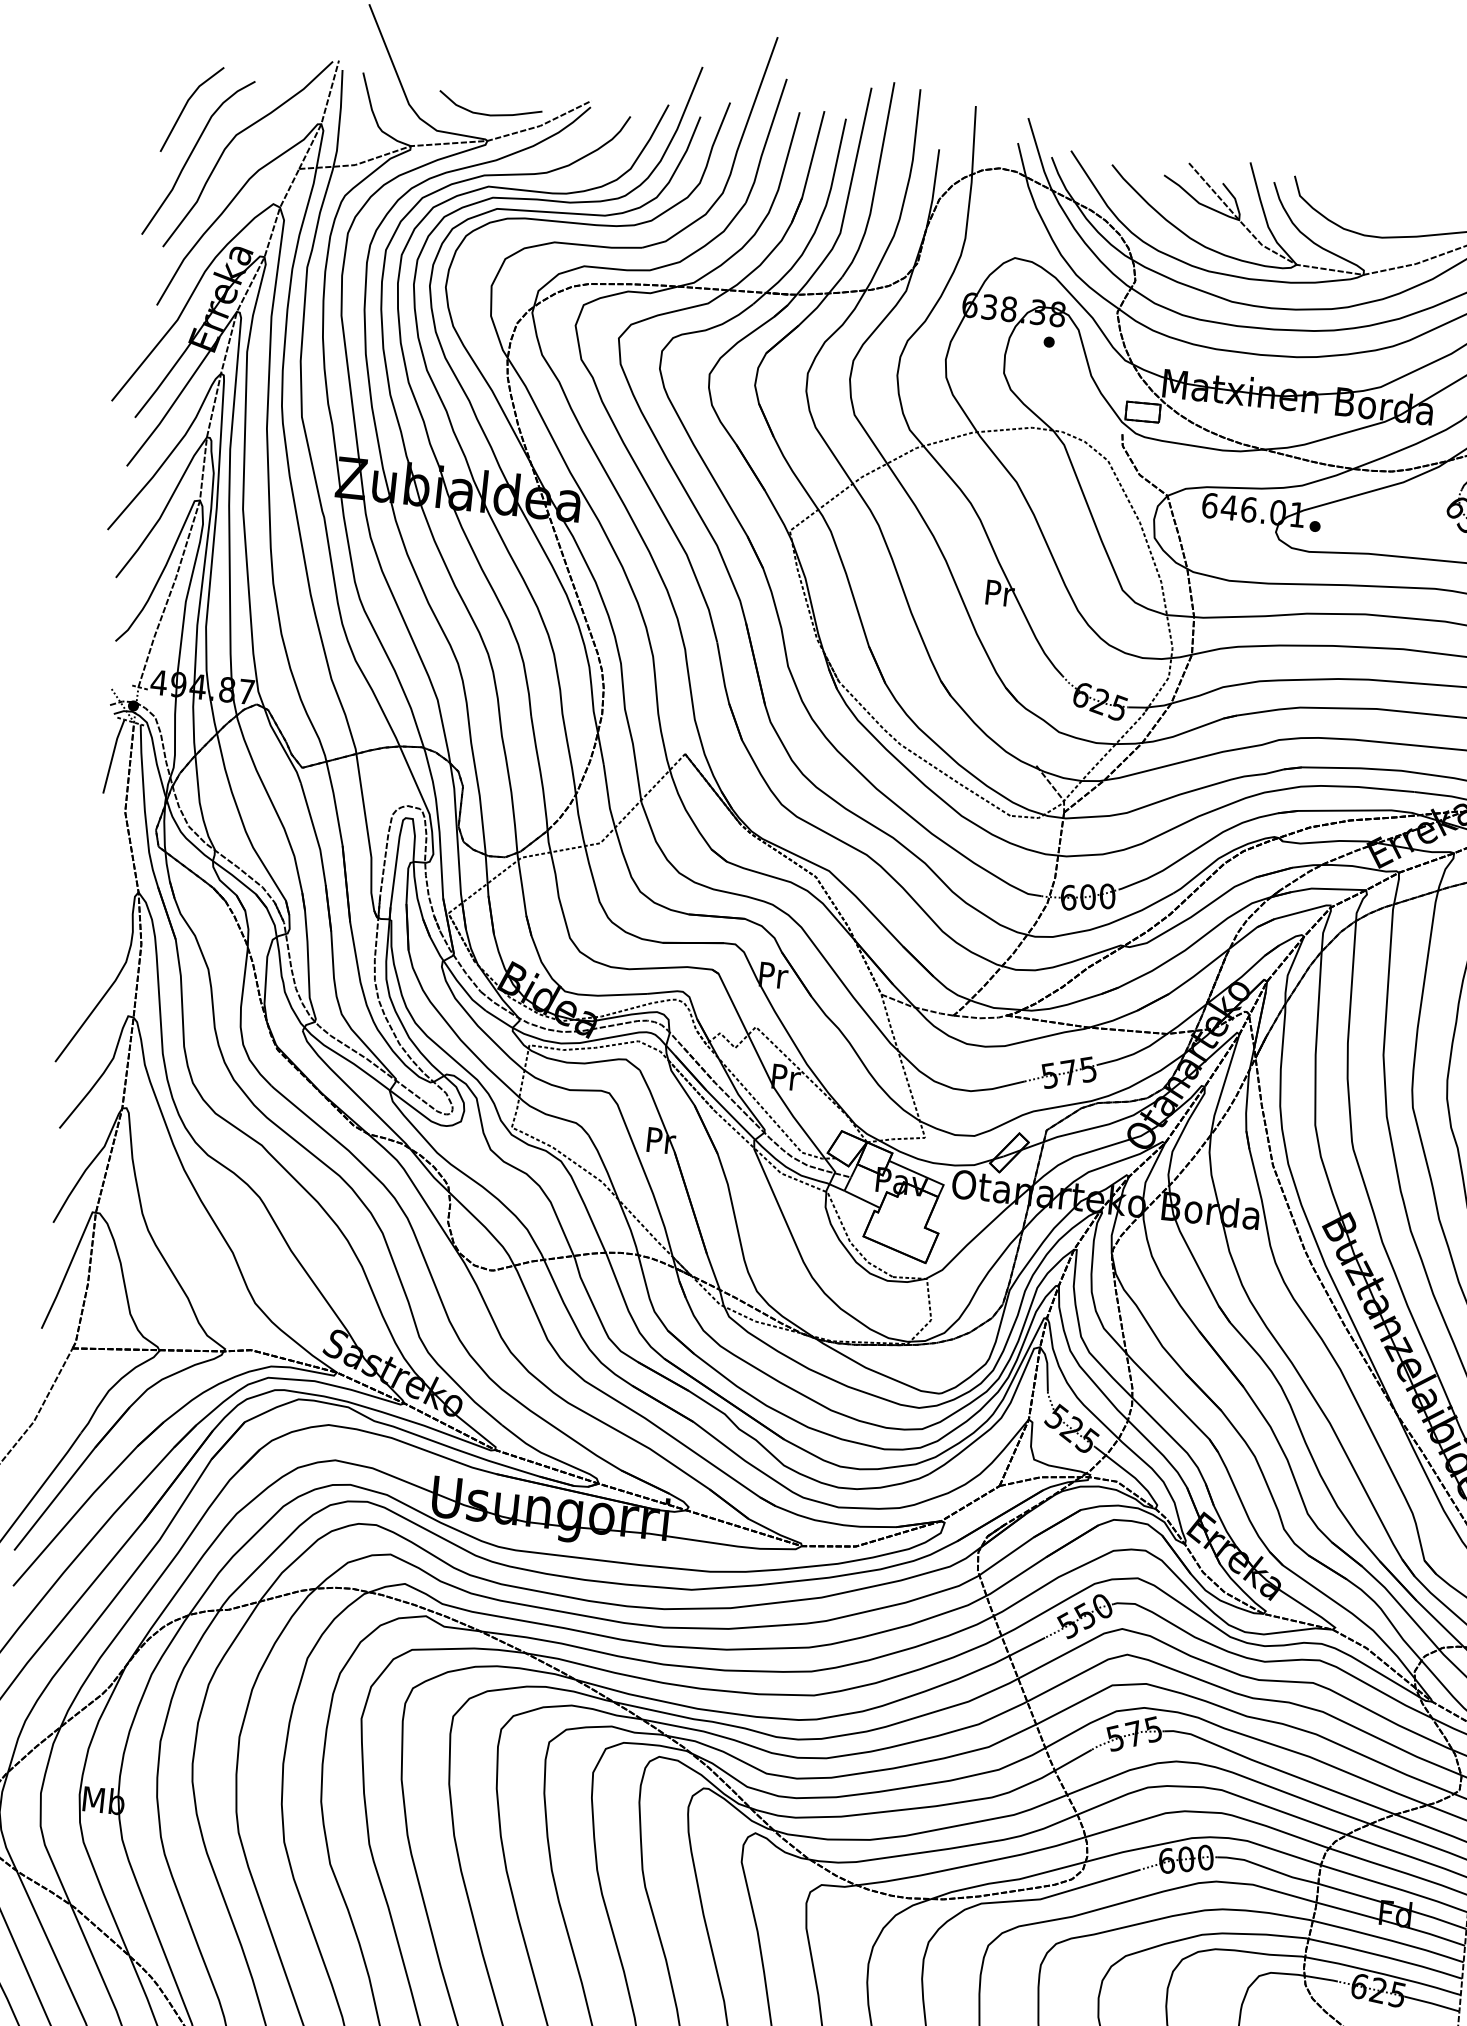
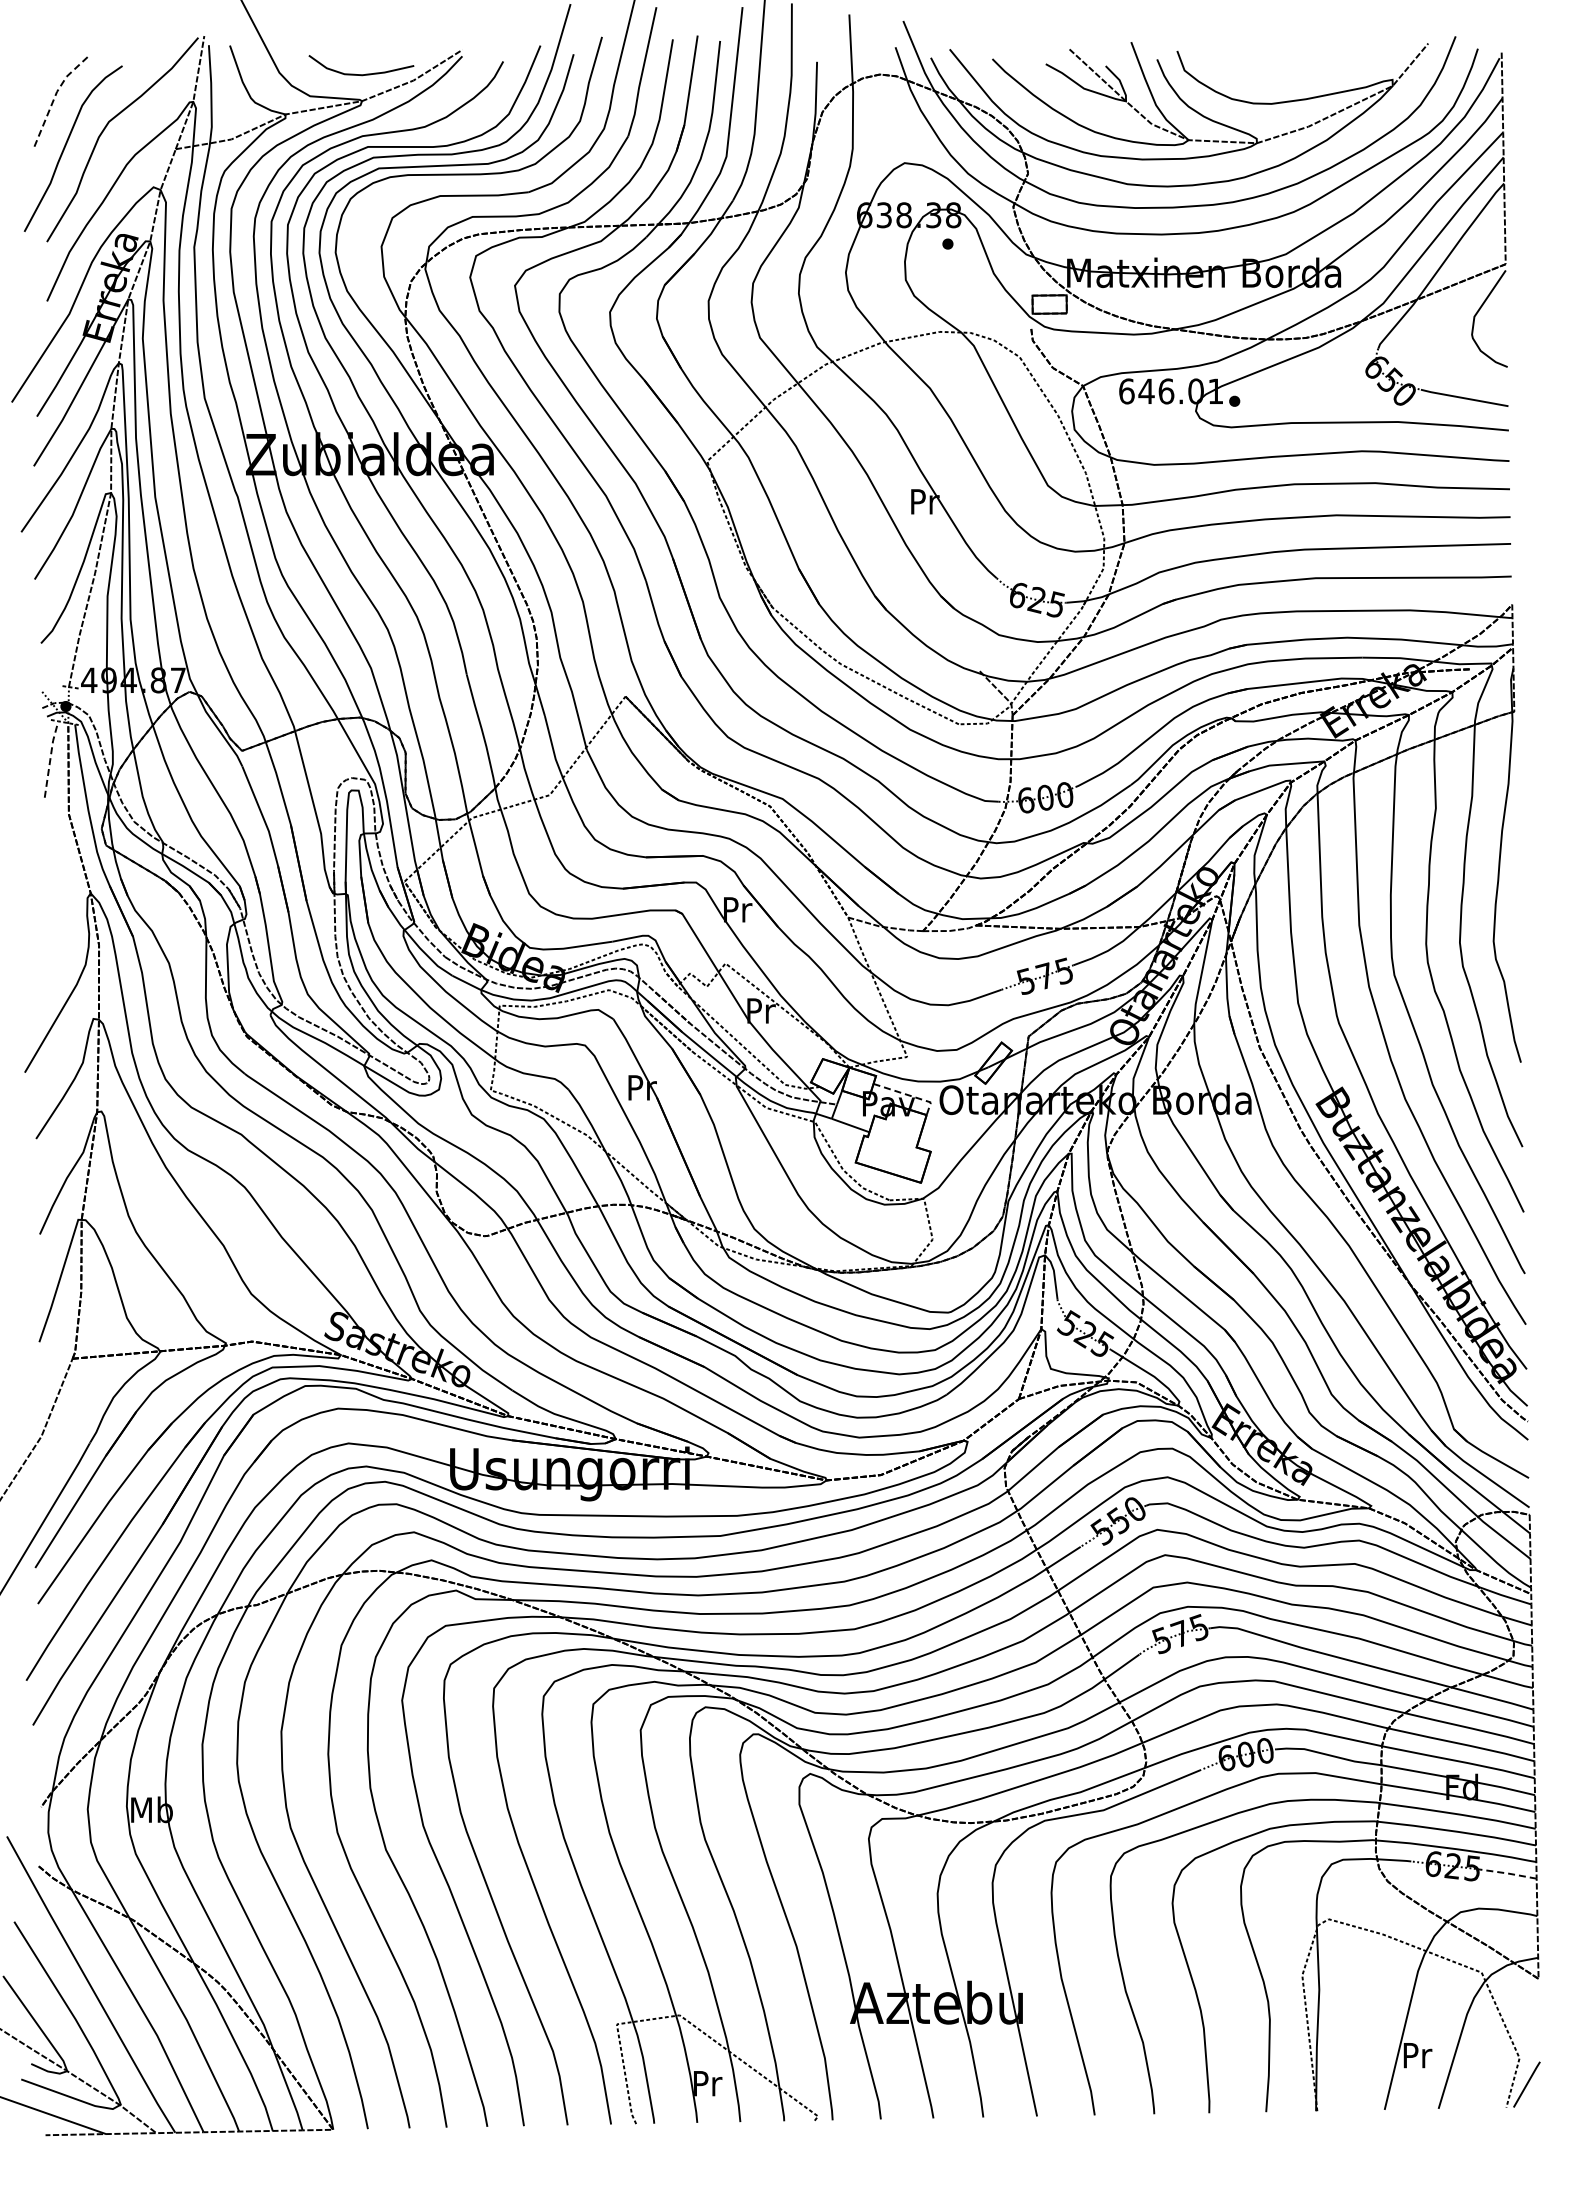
line: (186, 103) -> (55, 95), solid -> dashed
line: (113, 754) -> (50, 757), solid -> dashed
line: (923, 1175) -> (909, 1095), solid -> dashed
line: (1431, 2003) -> (1507, 1873), solid -> dashed

